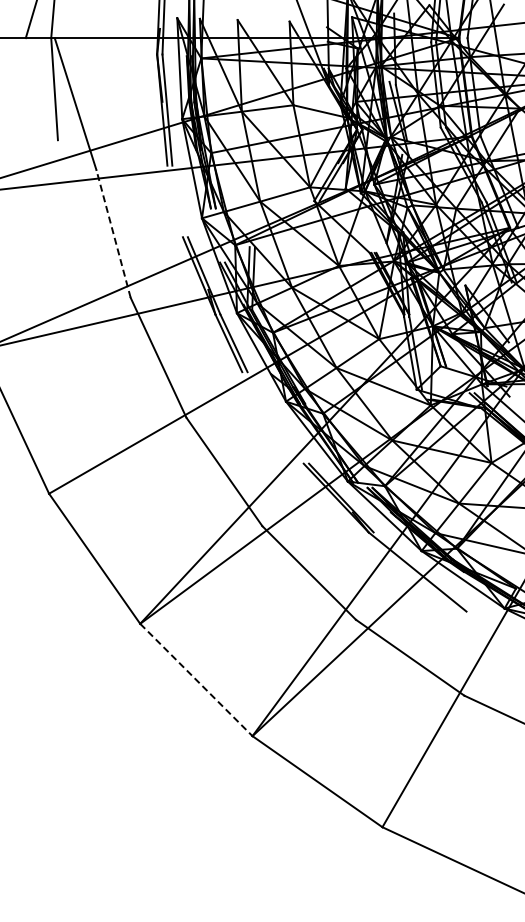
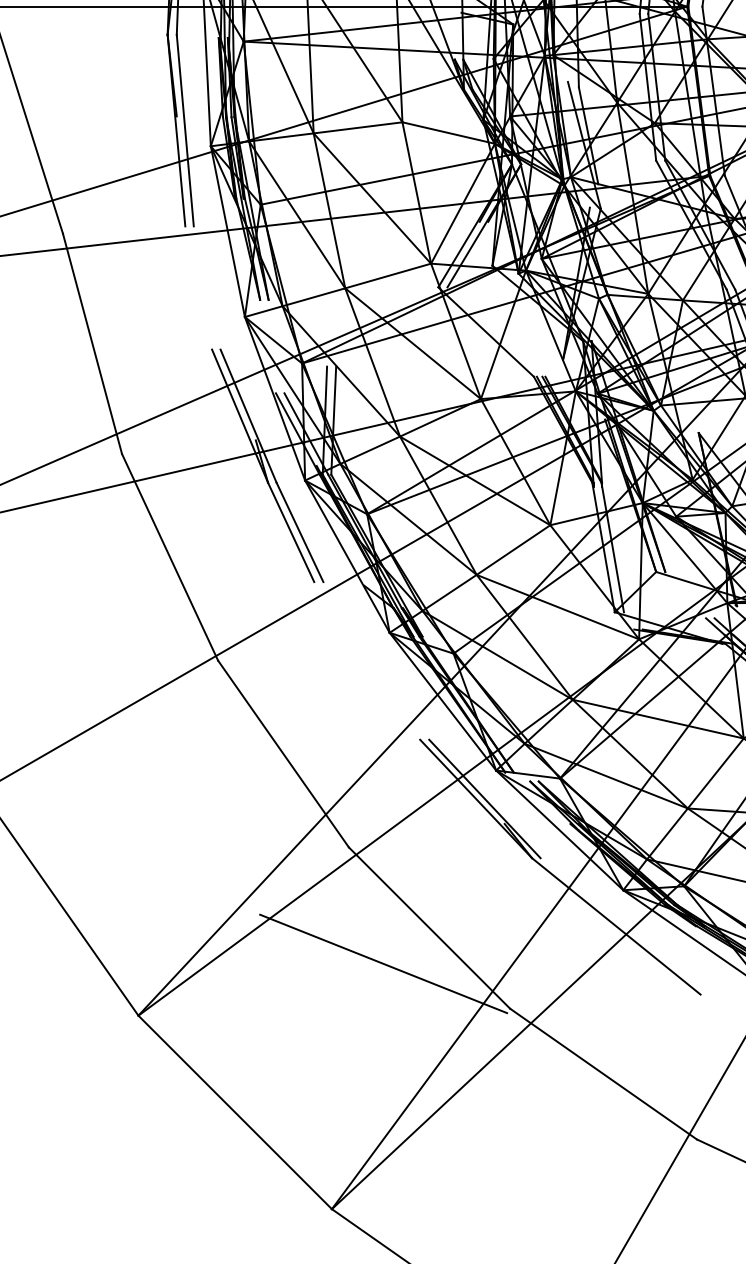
line: (113, 233) -> (92, 343), dashed -> solid
line: (282, 593) -> (383, 963), added
line: (196, 680) -> (235, 1113), dashed -> solid

